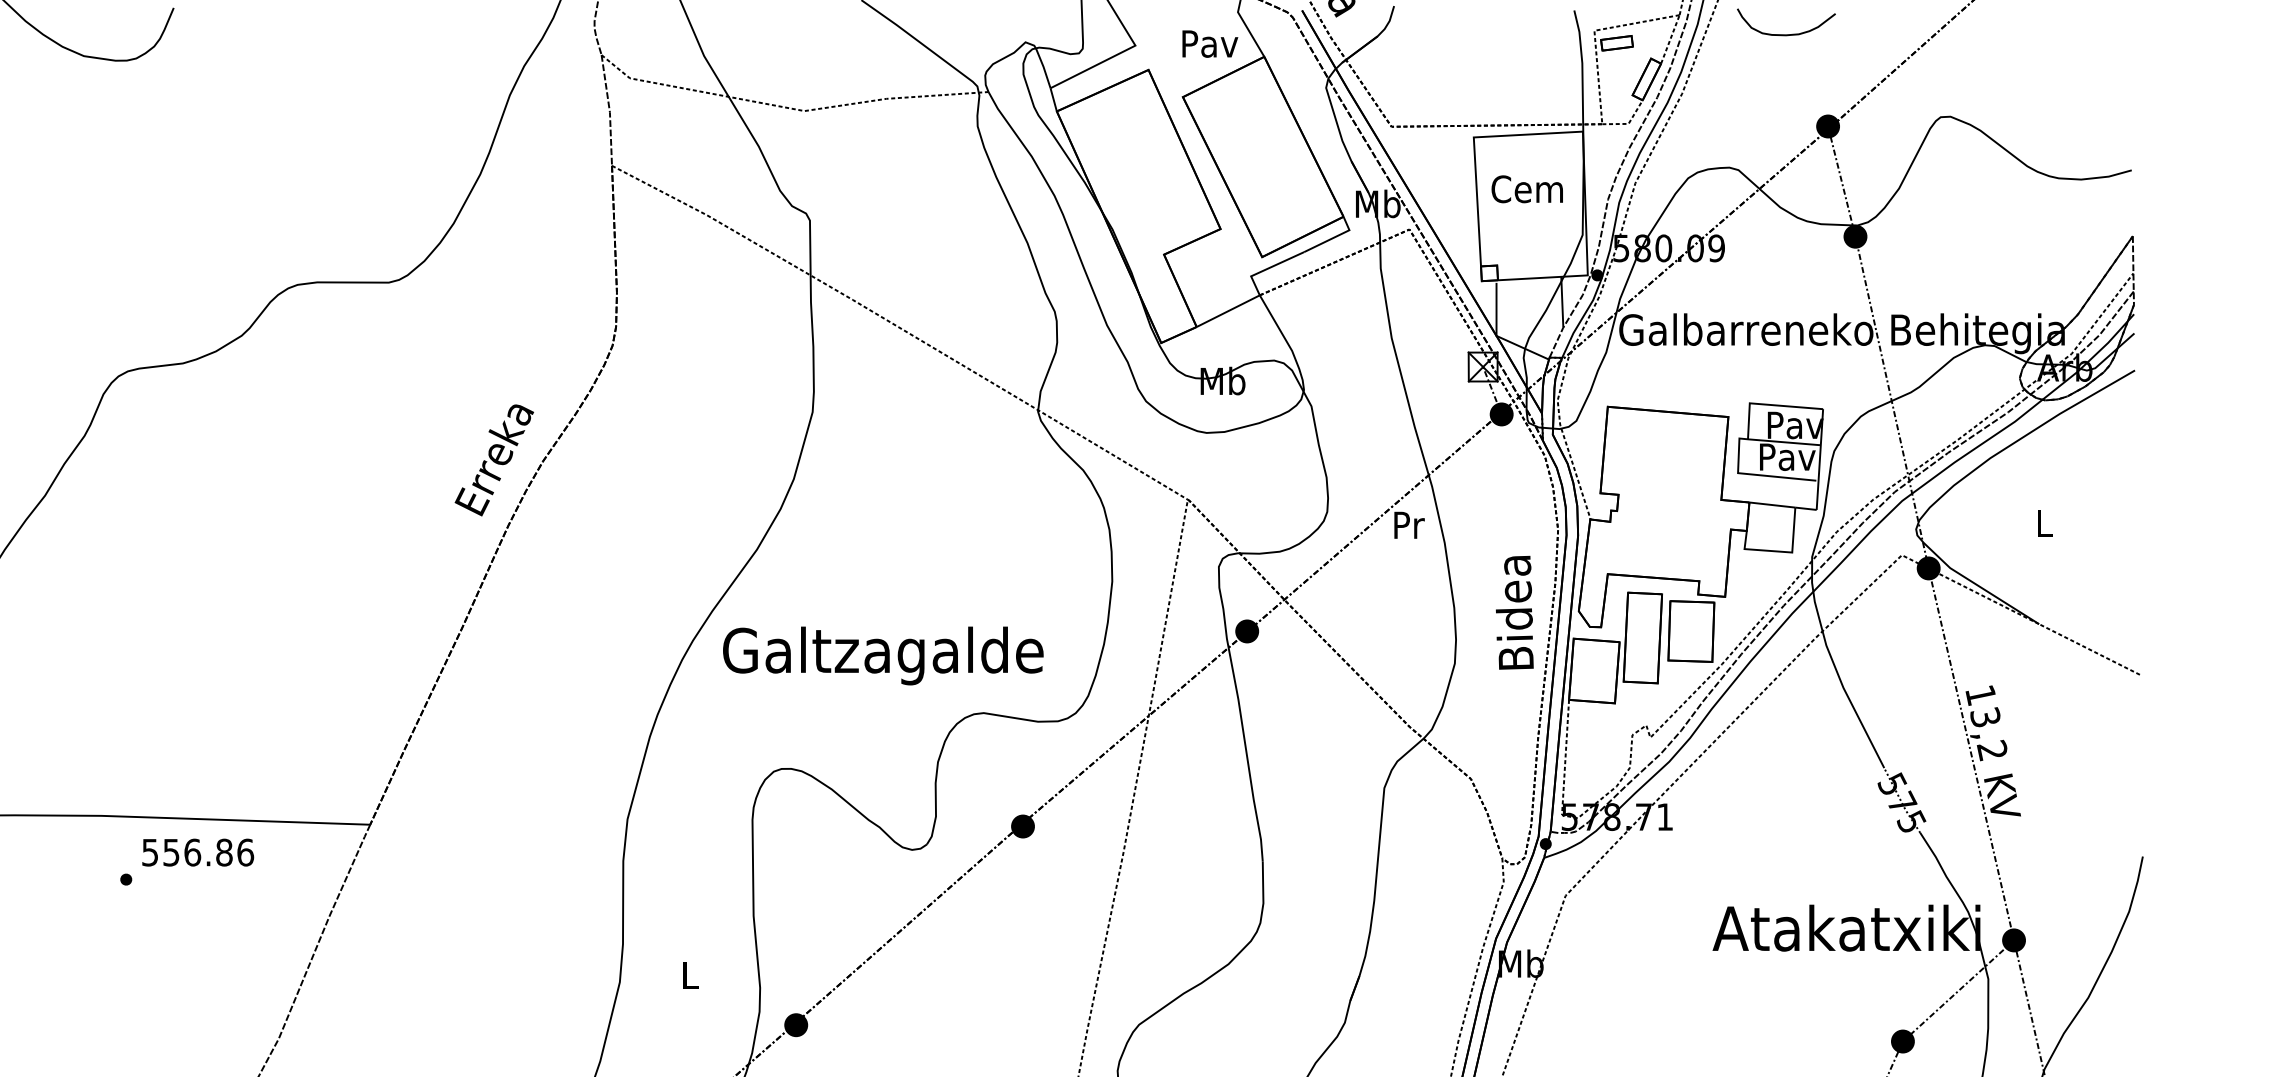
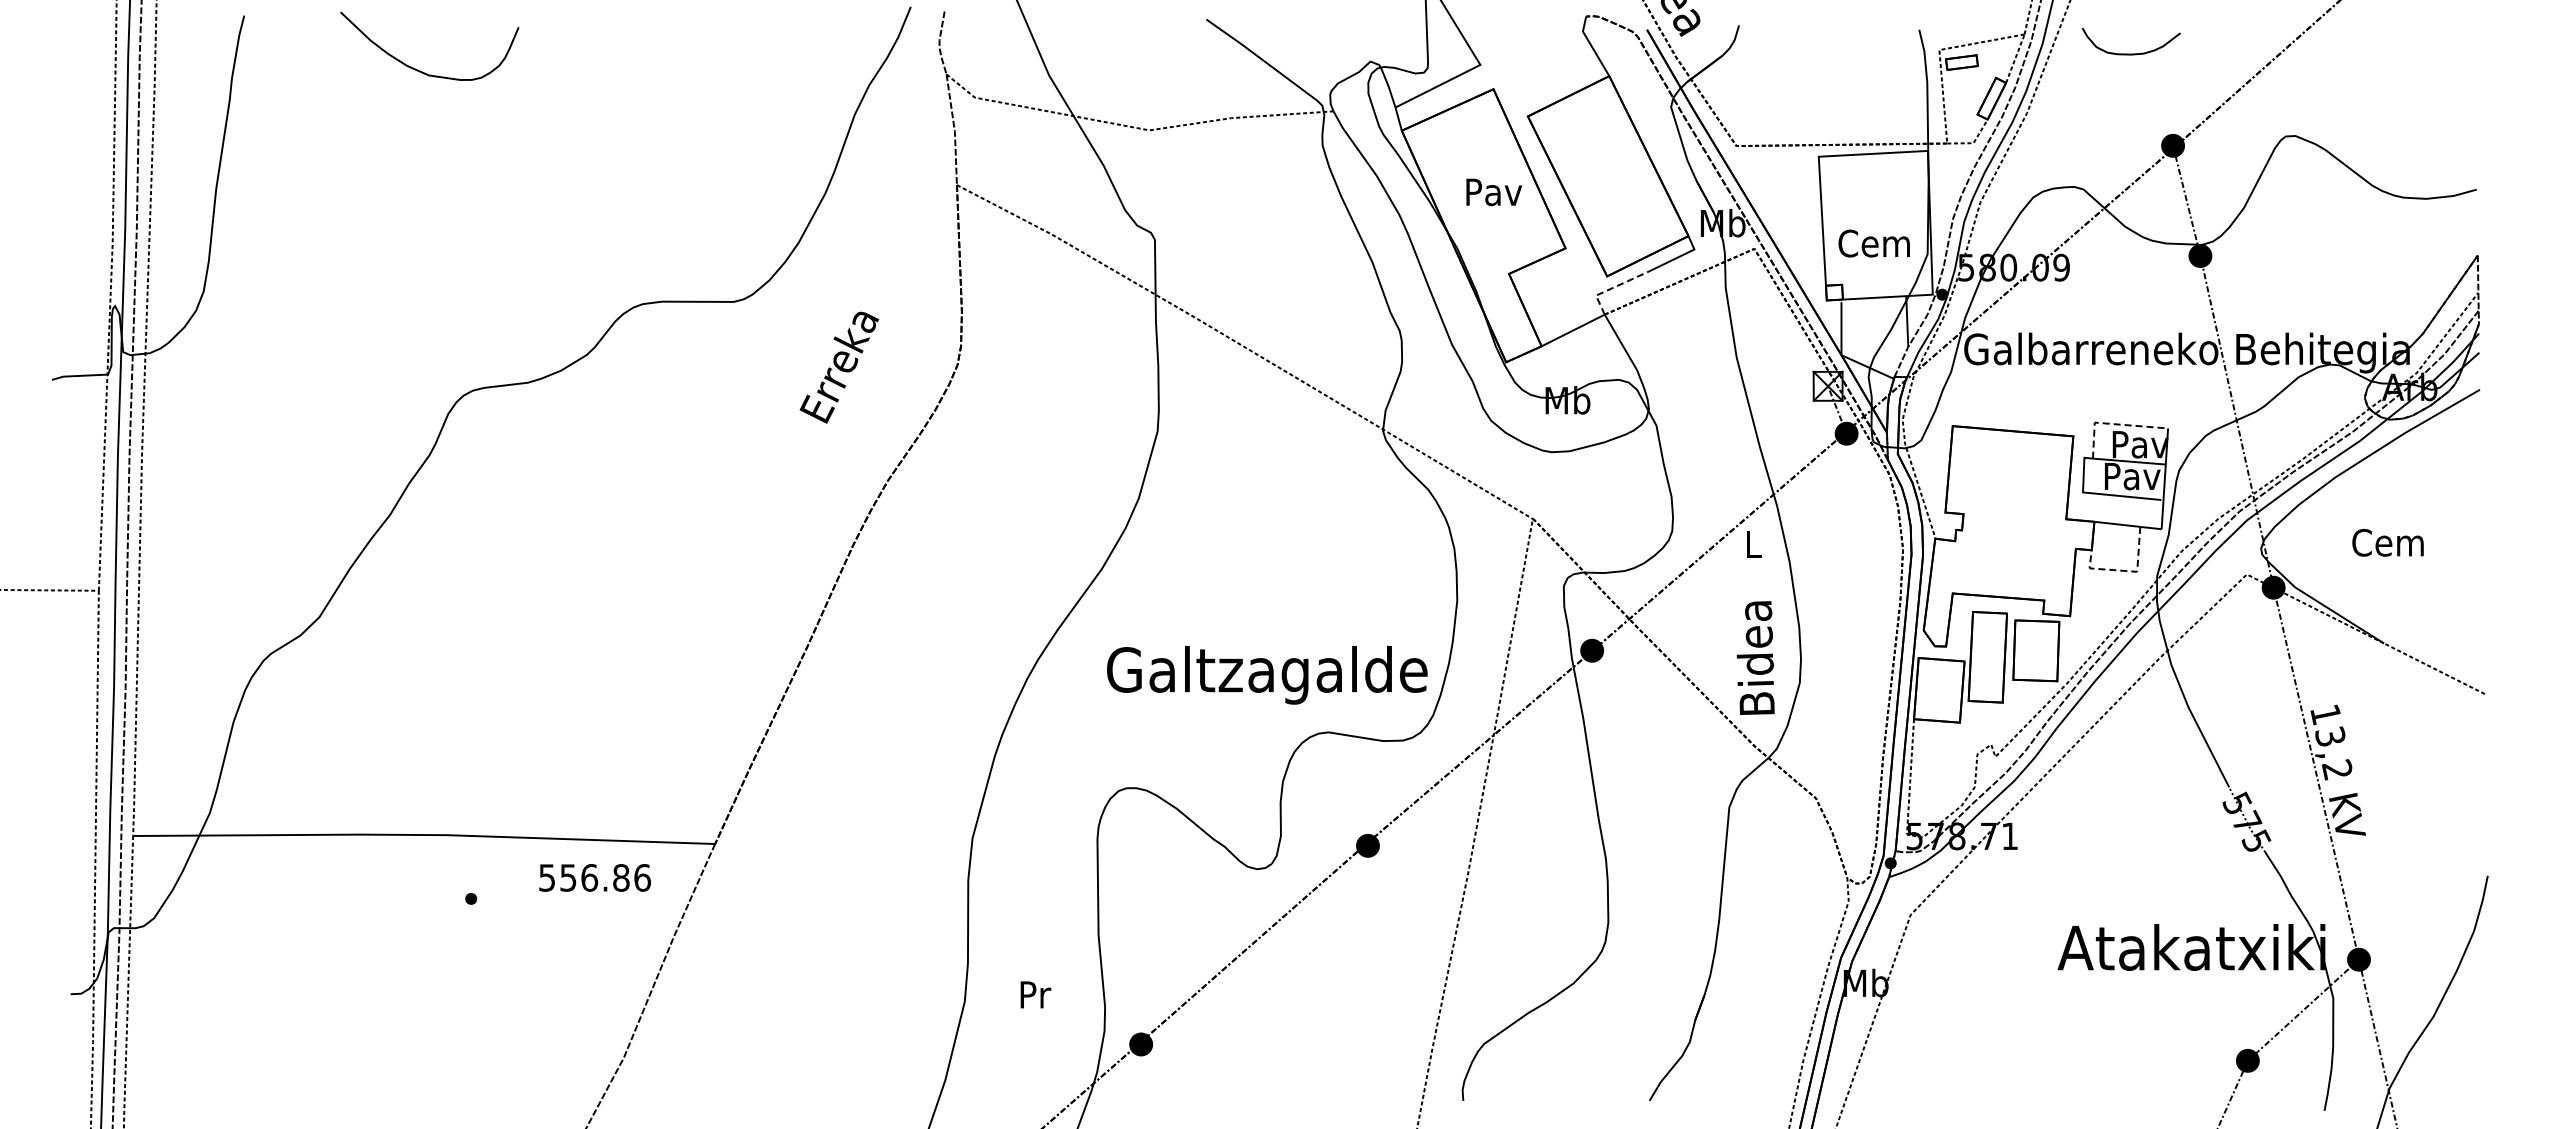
text: (1210, 44) -> (1494, 192), moved
text: (1526, 189) -> (1873, 243), moved
line: (1268, 268) -> (1613, 287), solid -> dashed
line: (1767, 405) -> (2112, 424), solid -> dashed
text: (493, 460) -> (838, 367), moved
text: (2042, 523) -> (2387, 542), L -> Cem
text: (1409, 525) -> (1754, 544), Pr -> L
line: (1781, 552) -> (2126, 571), solid -> dashed
text: (1514, 612) -> (1755, 657), moved
text: (883, 656) -> (1267, 675), moved
text: (197, 852) -> (594, 877), moved
text: (690, 975) -> (1035, 994), L -> Pr

